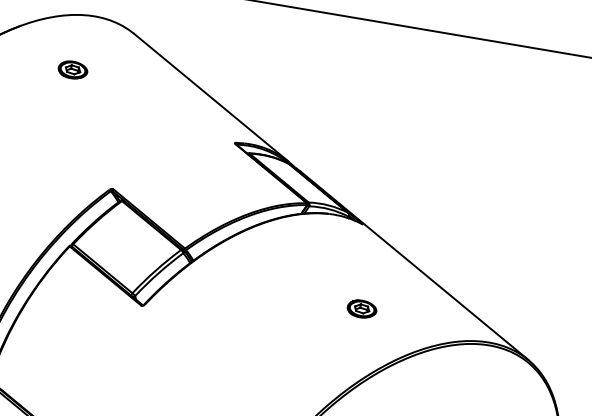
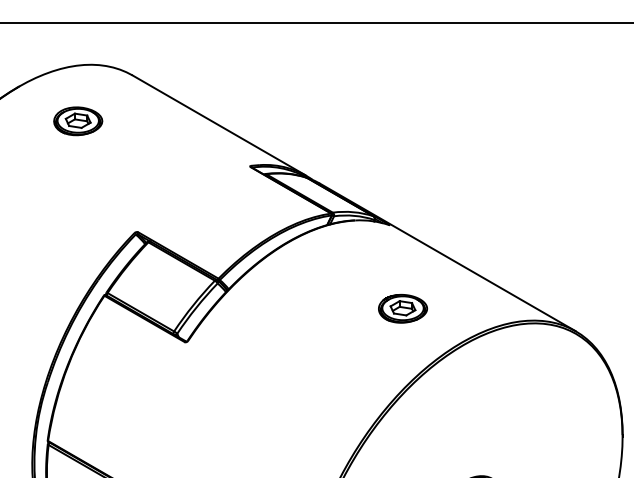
part: (73, 70) -> (78, 121), size x1.67
part: (362, 308) -> (403, 308), size x1.67

